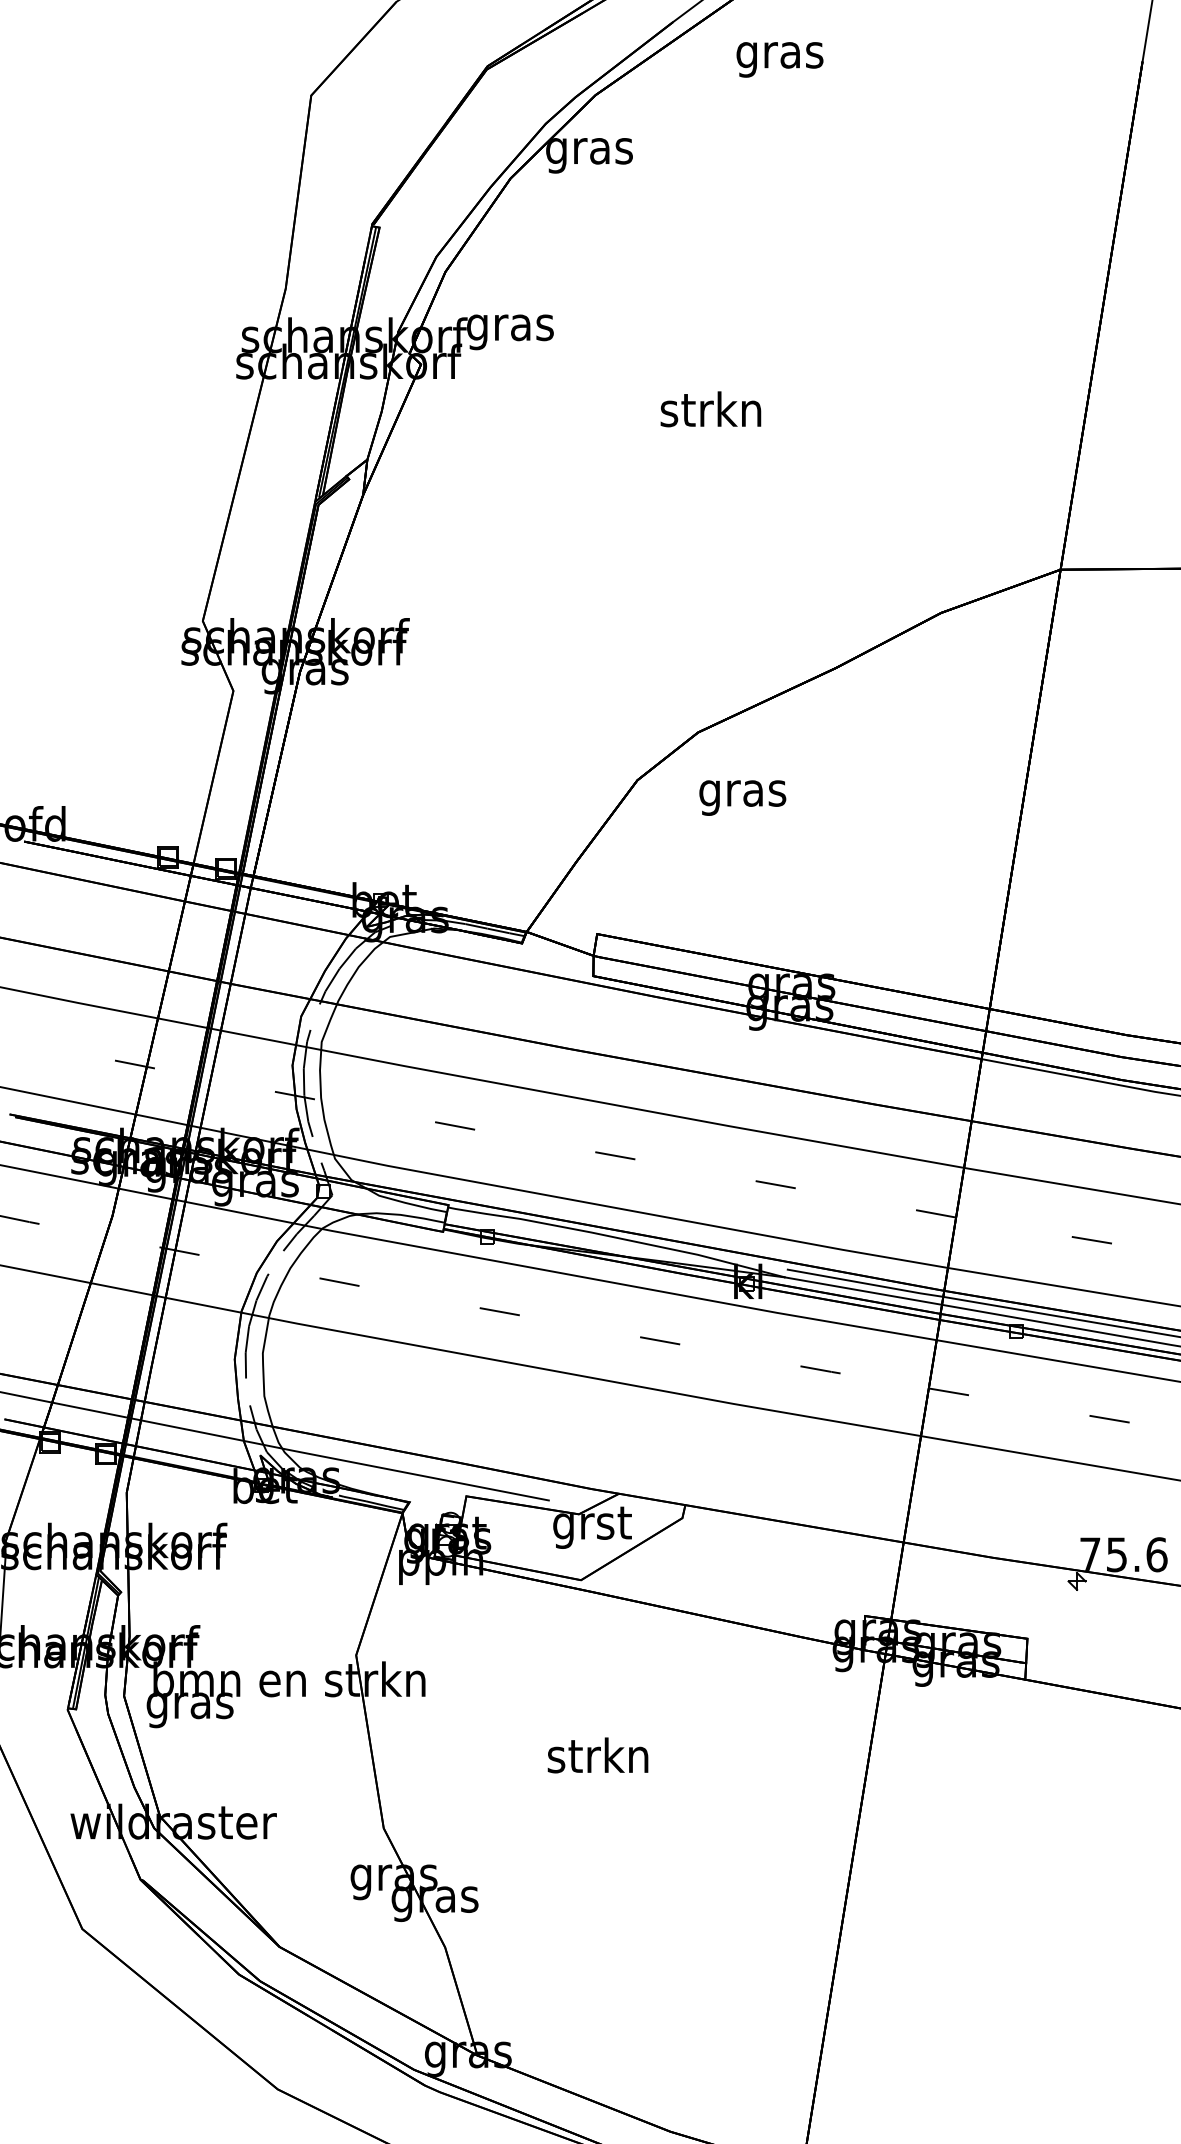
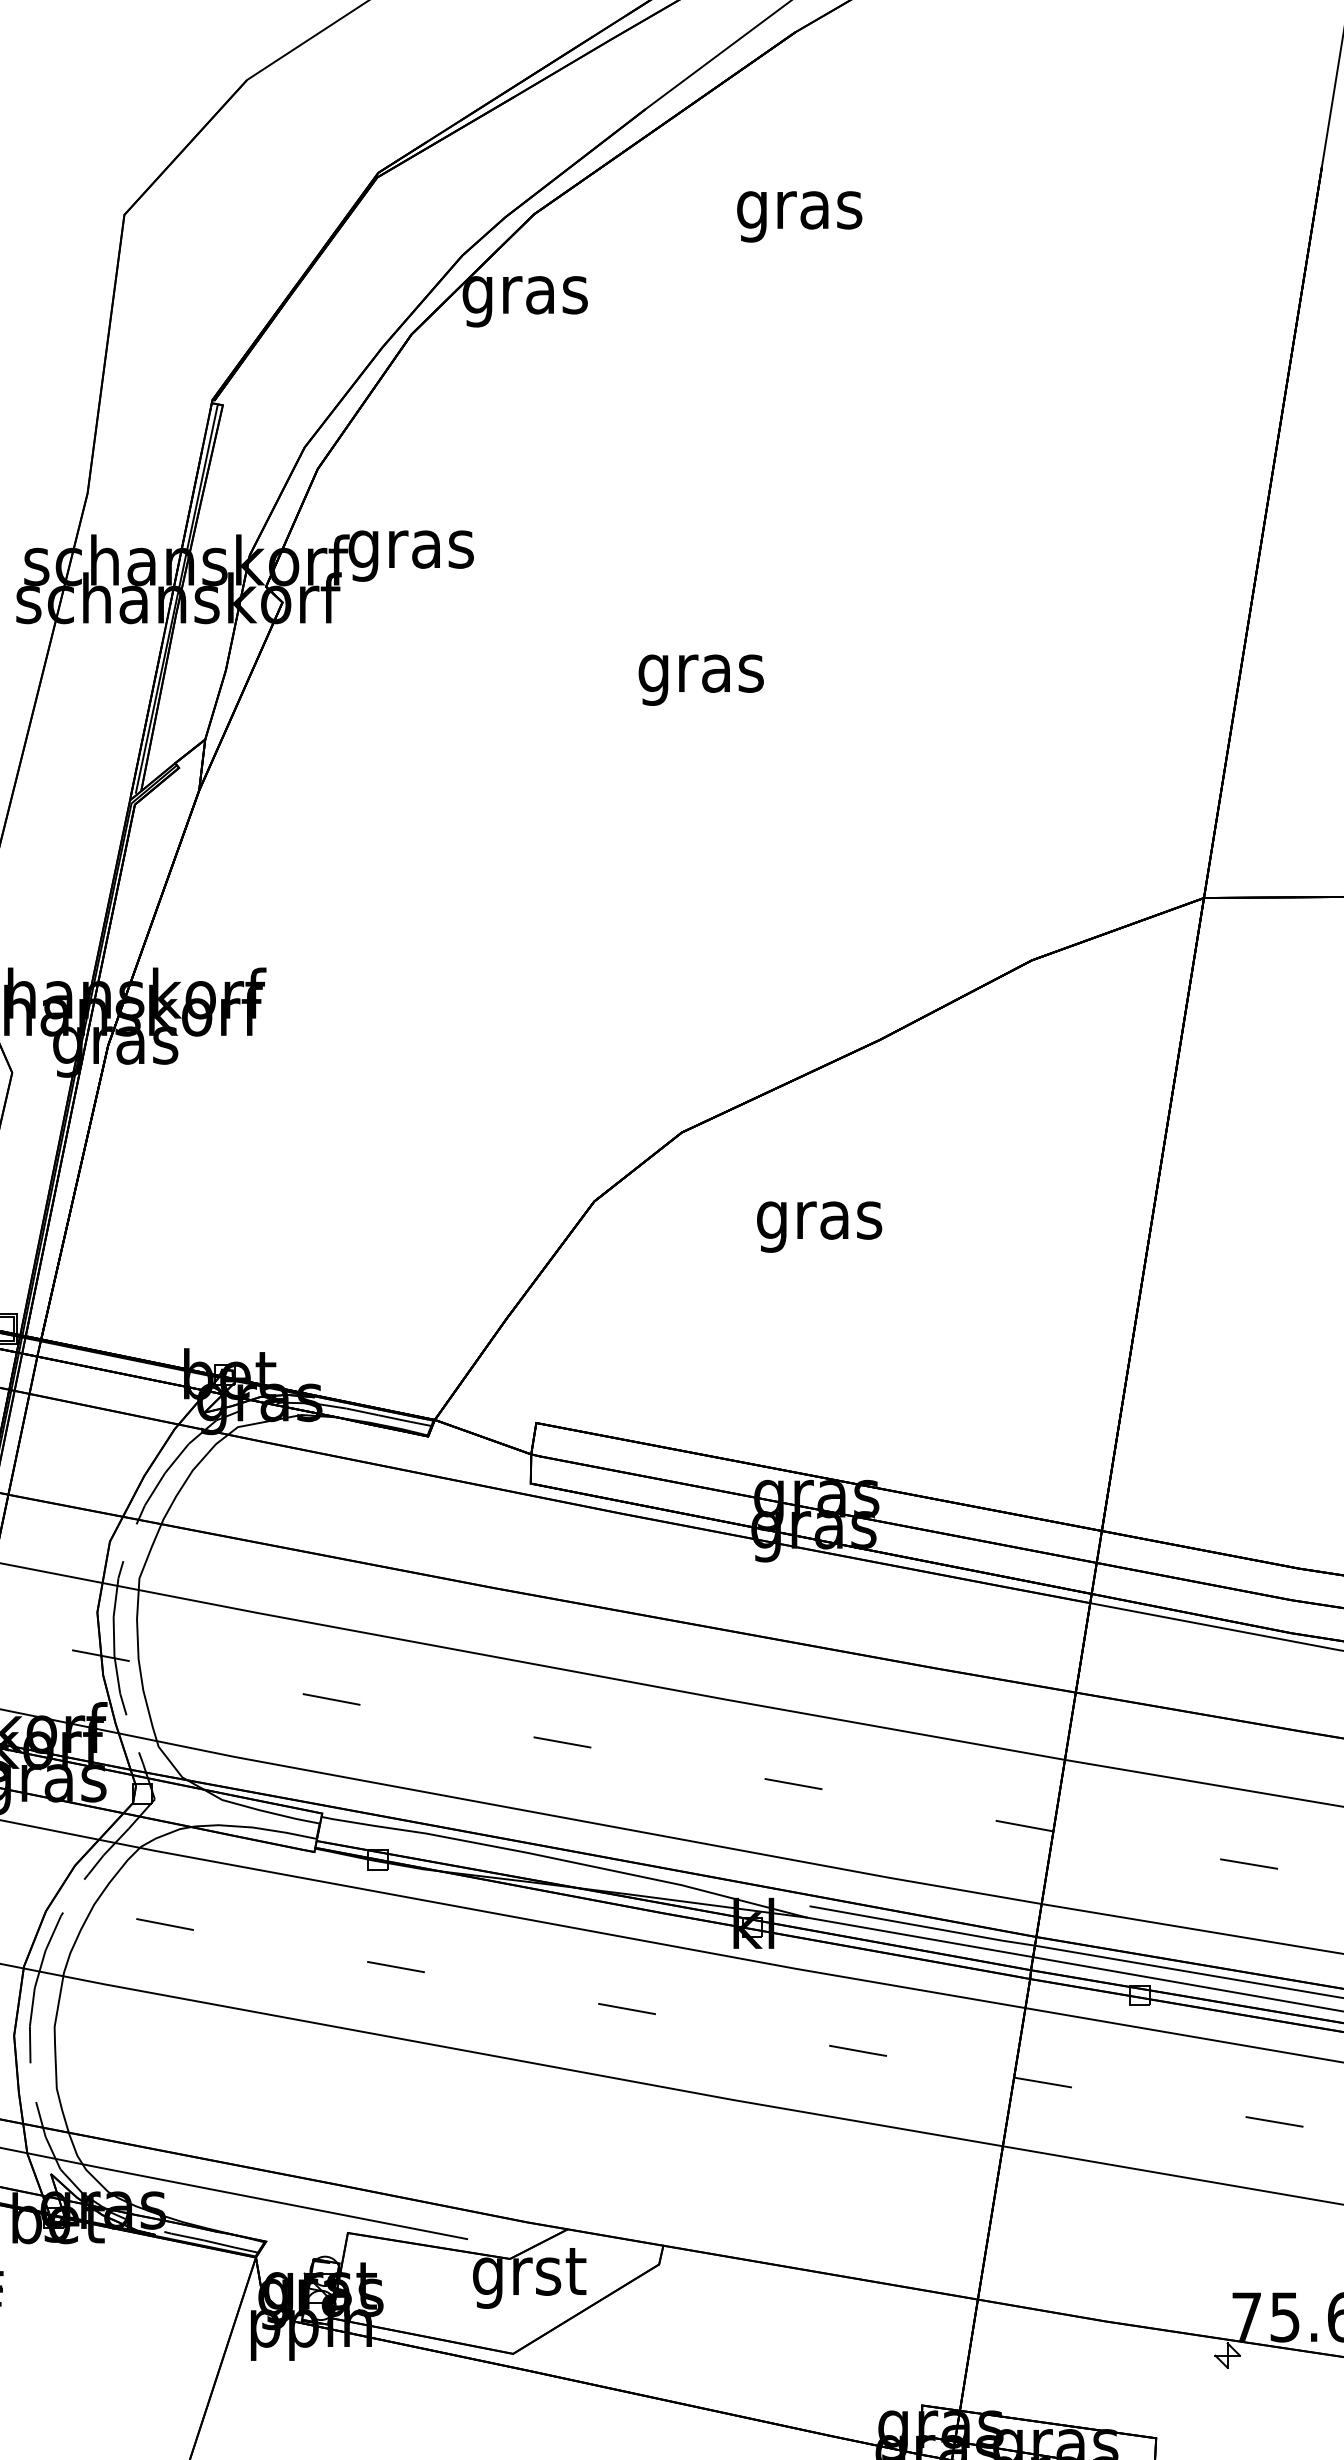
text: (779, 59) -> (798, 216), moved
text: (710, 413) -> (699, 673), strkn -> gras
text: (742, 797) -> (819, 1226), moved

